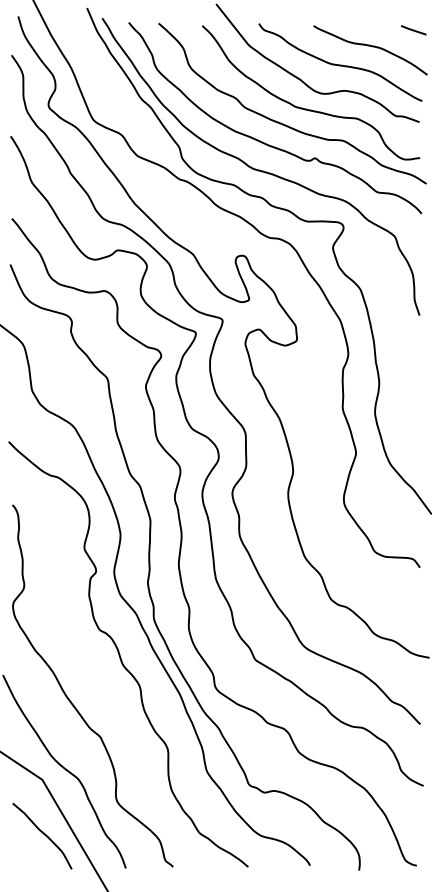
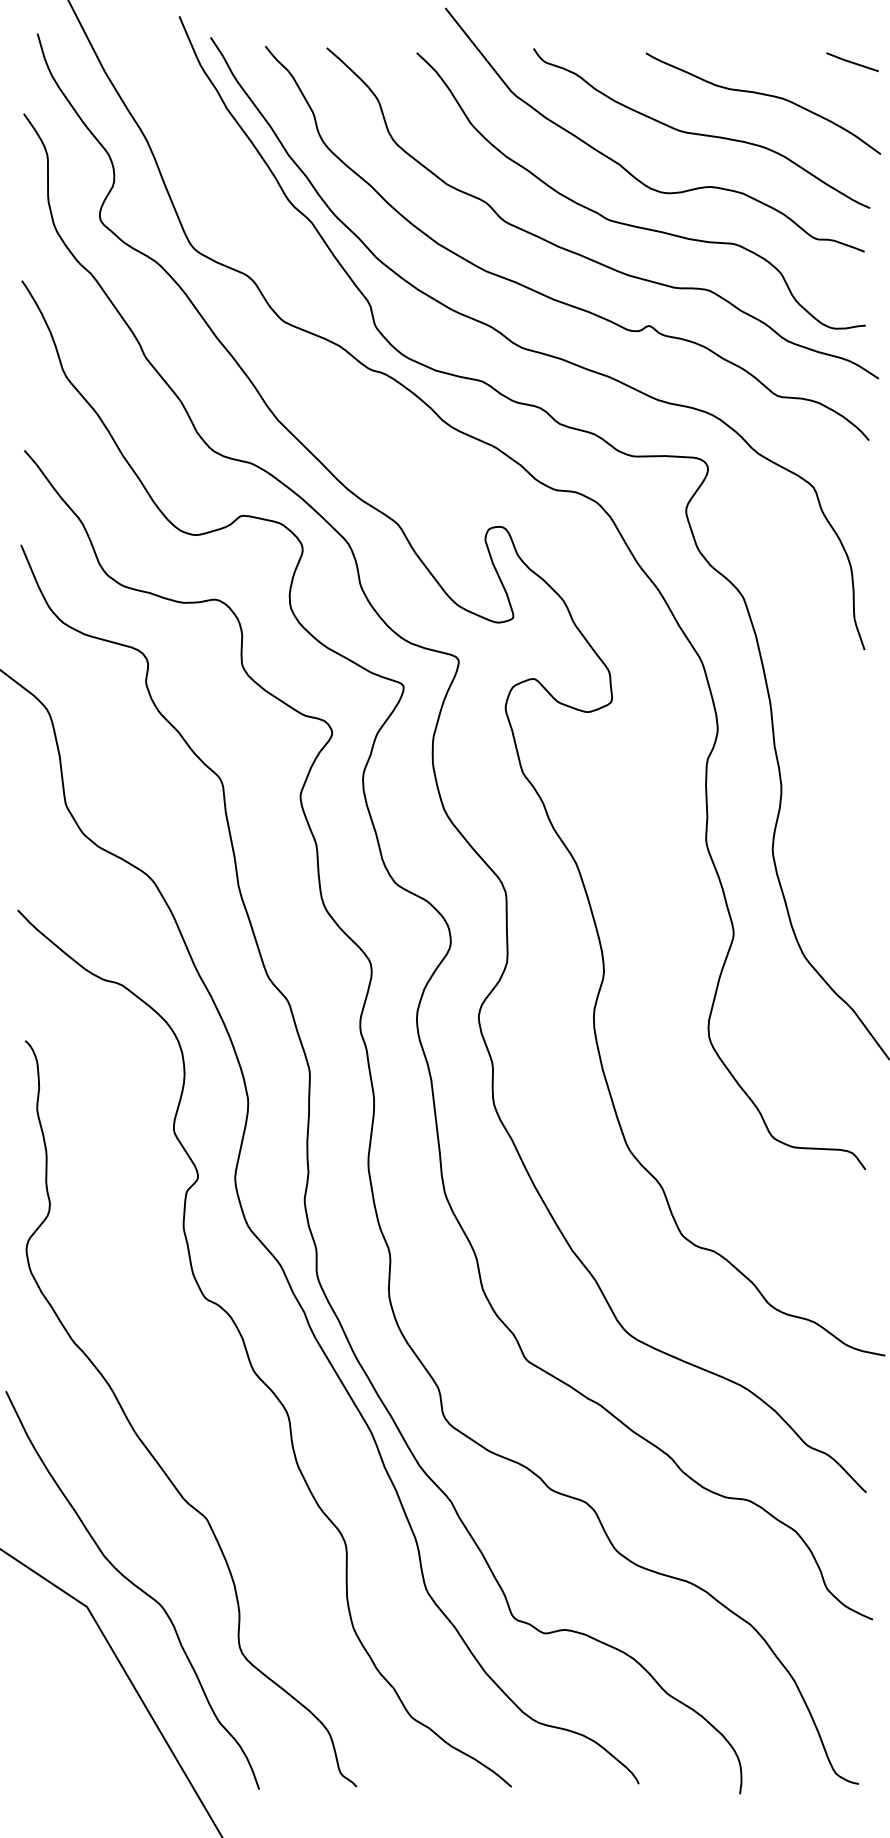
curve: (43, 834) -> (89, 1719), removed

